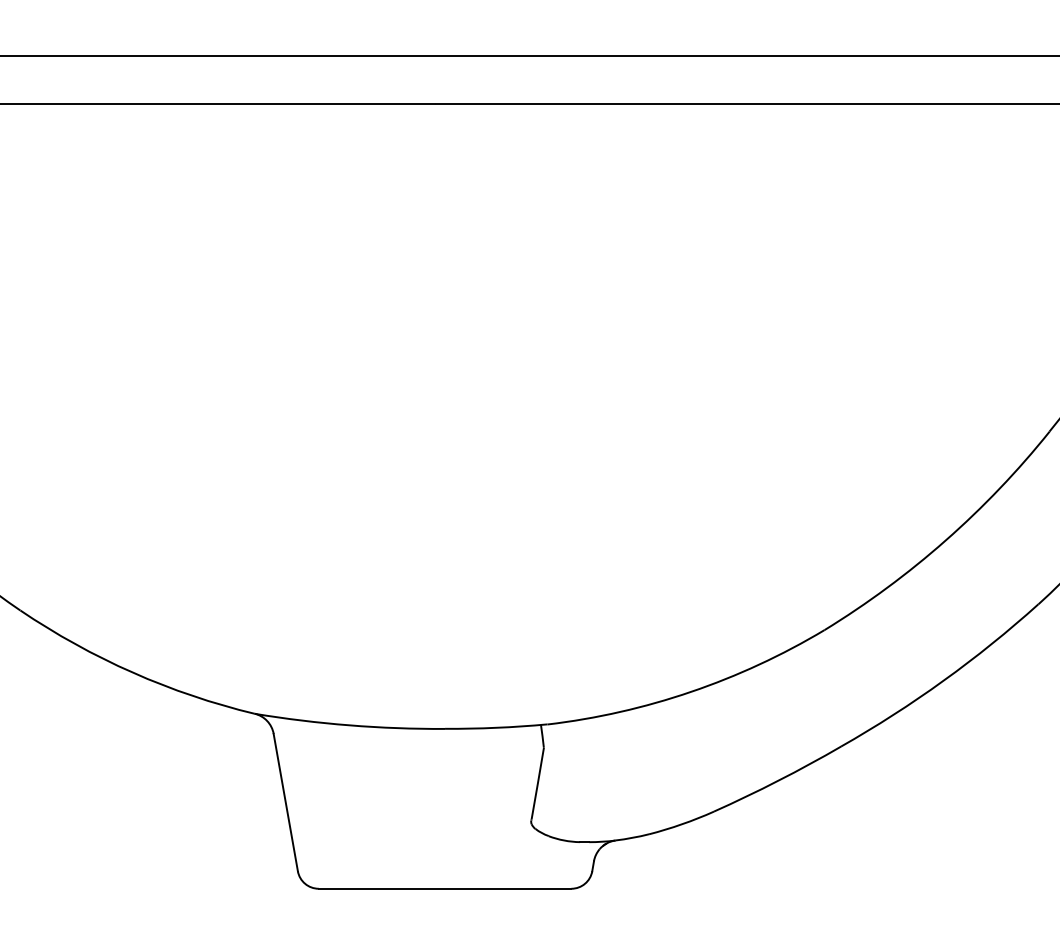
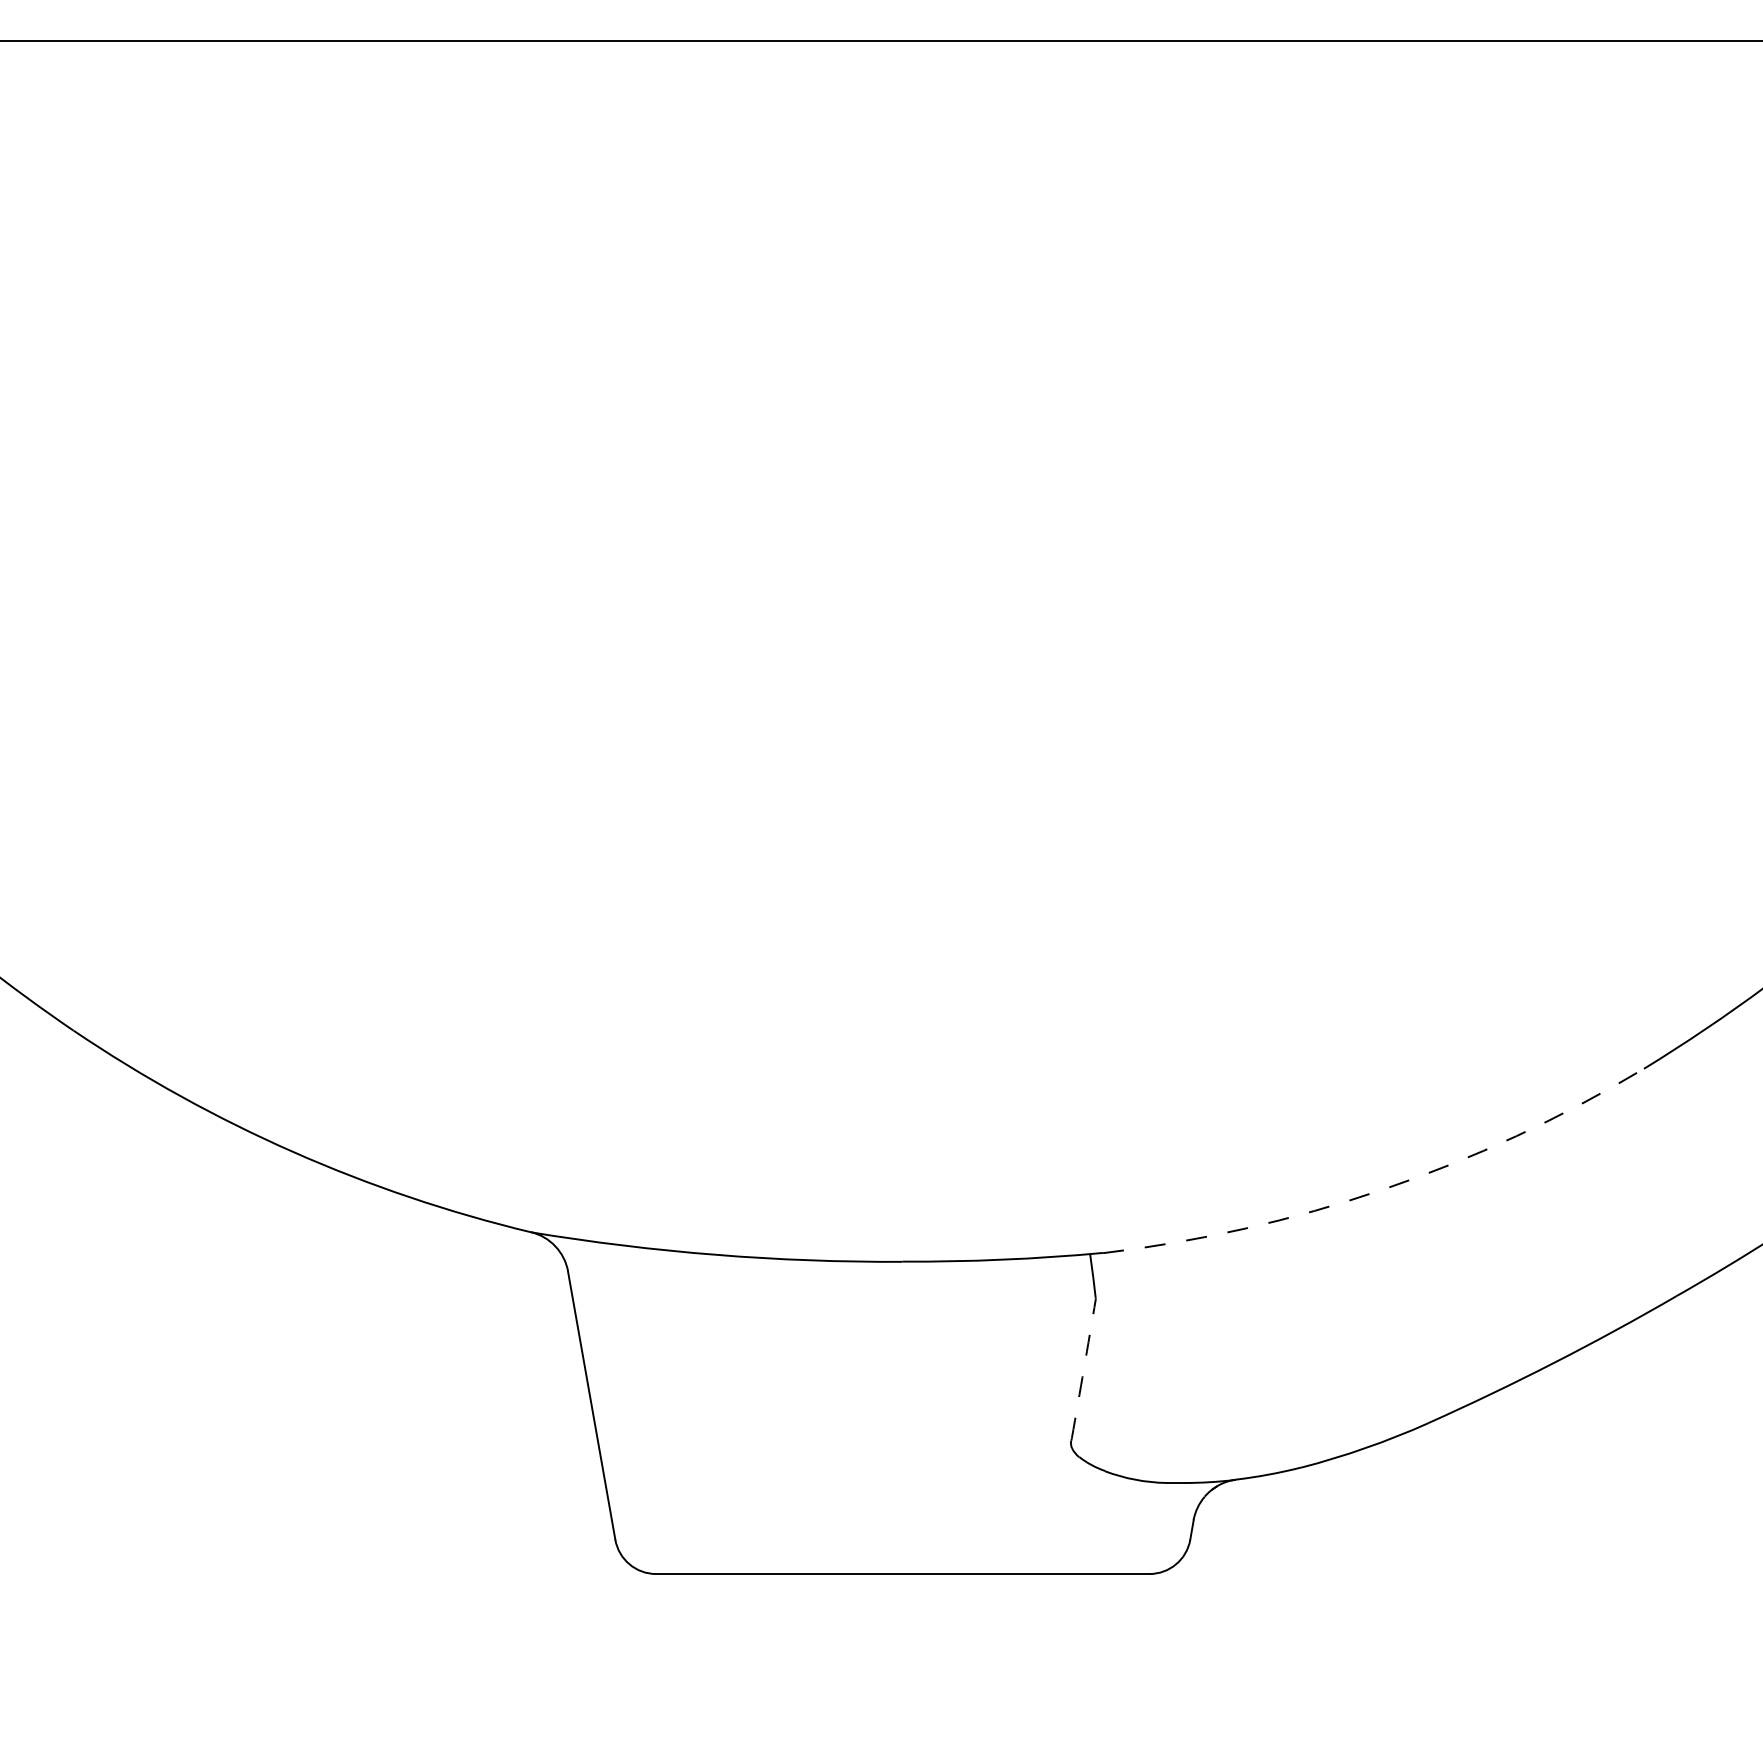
arc: (691, 691) -> (1384, 1188), solid -> dashed
arc: (537, 783) -> (1083, 1368), solid -> dashed

